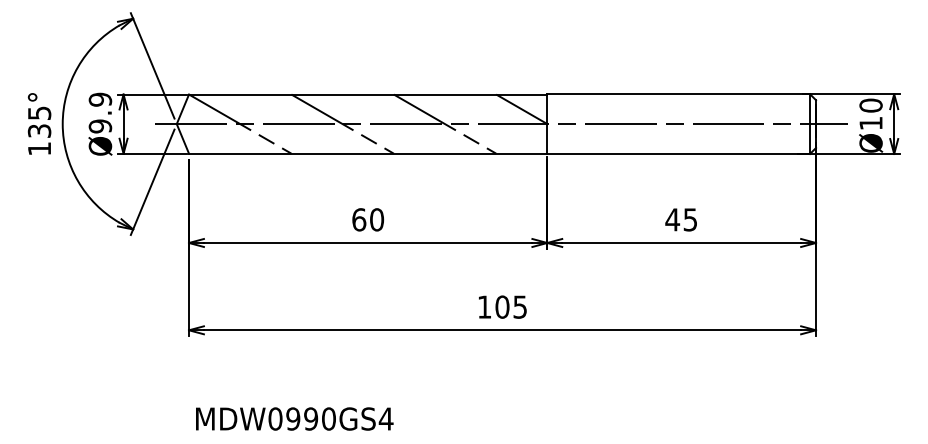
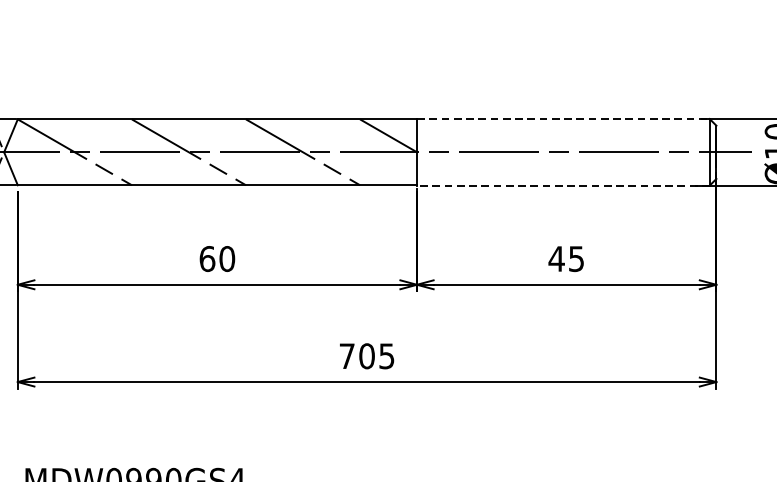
line: (679, 94) -> (564, 119), solid -> dashed
line: (678, 153) -> (563, 185), solid -> dashed
text: (484, 306) -> (347, 355), 105 -> 705

